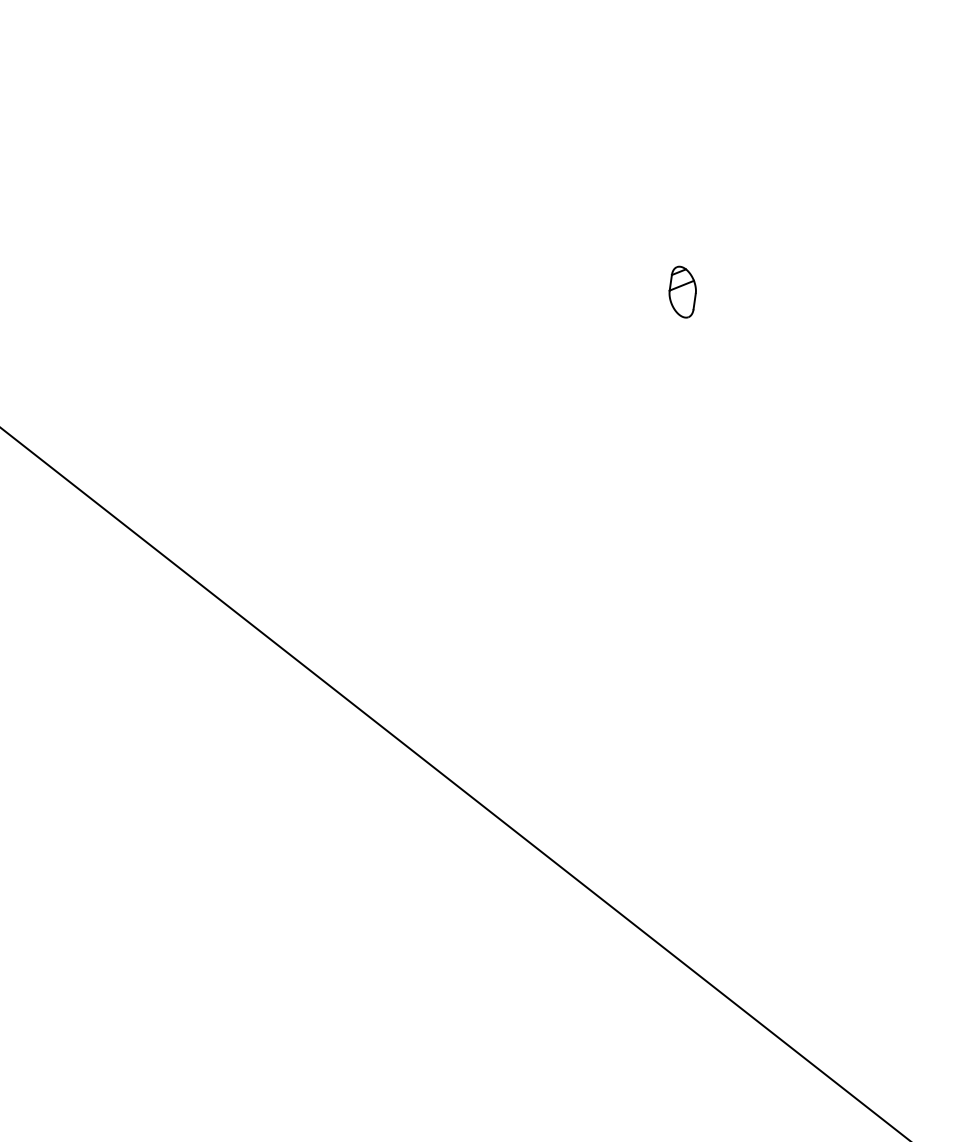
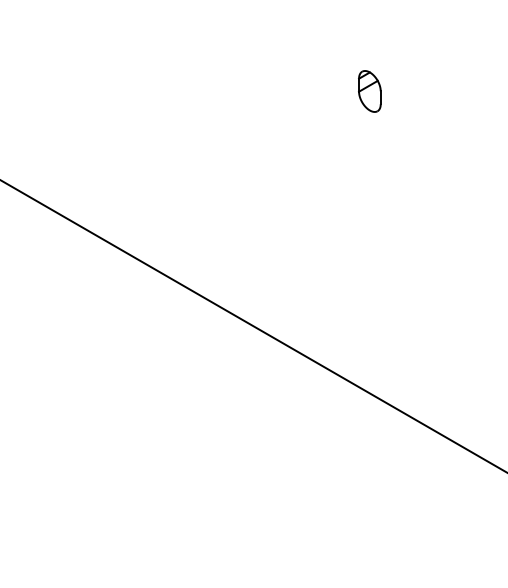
part: (681, 292) -> (369, 91), size x1.67

